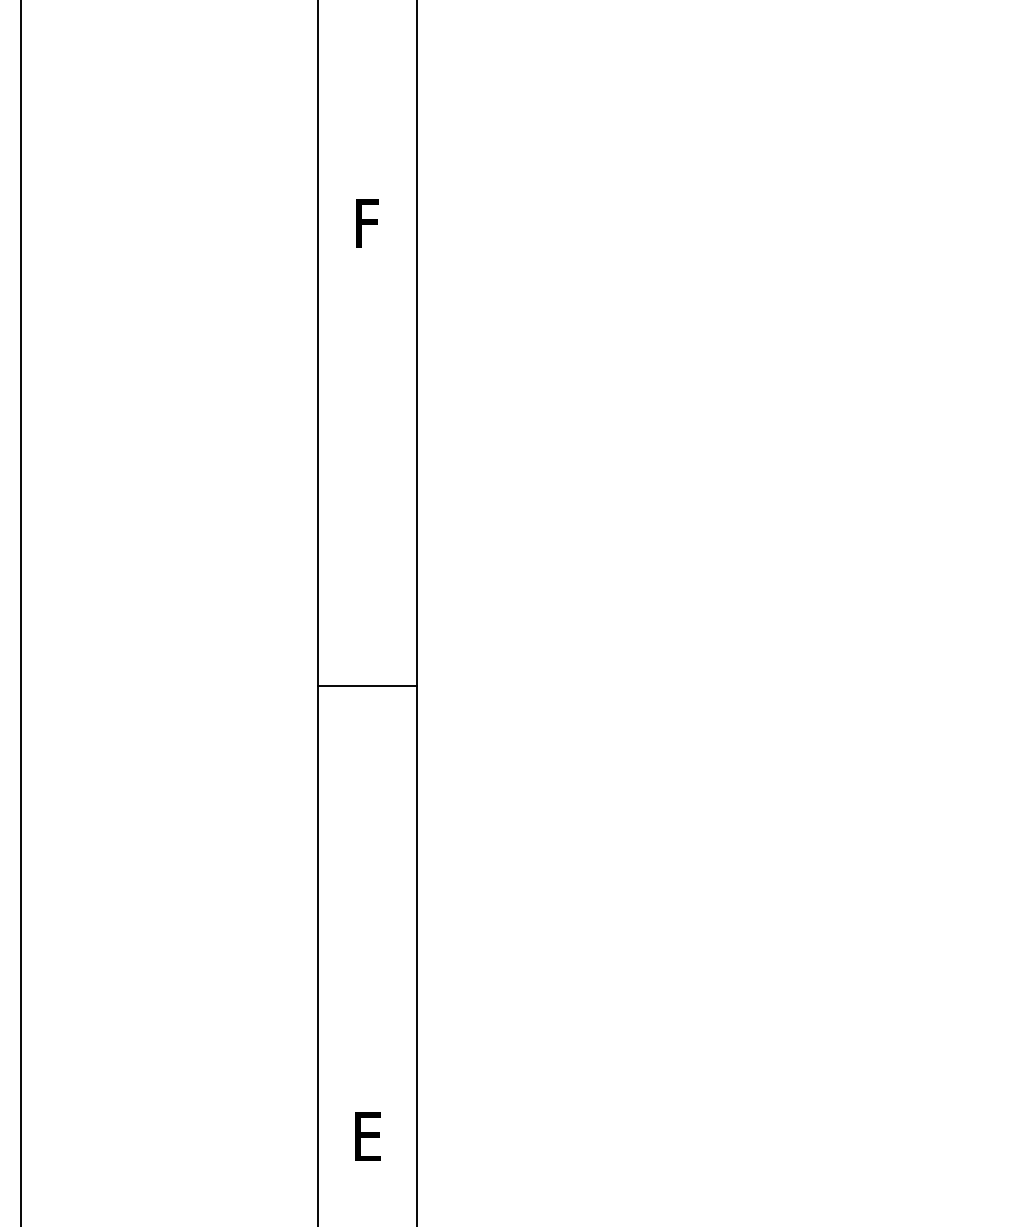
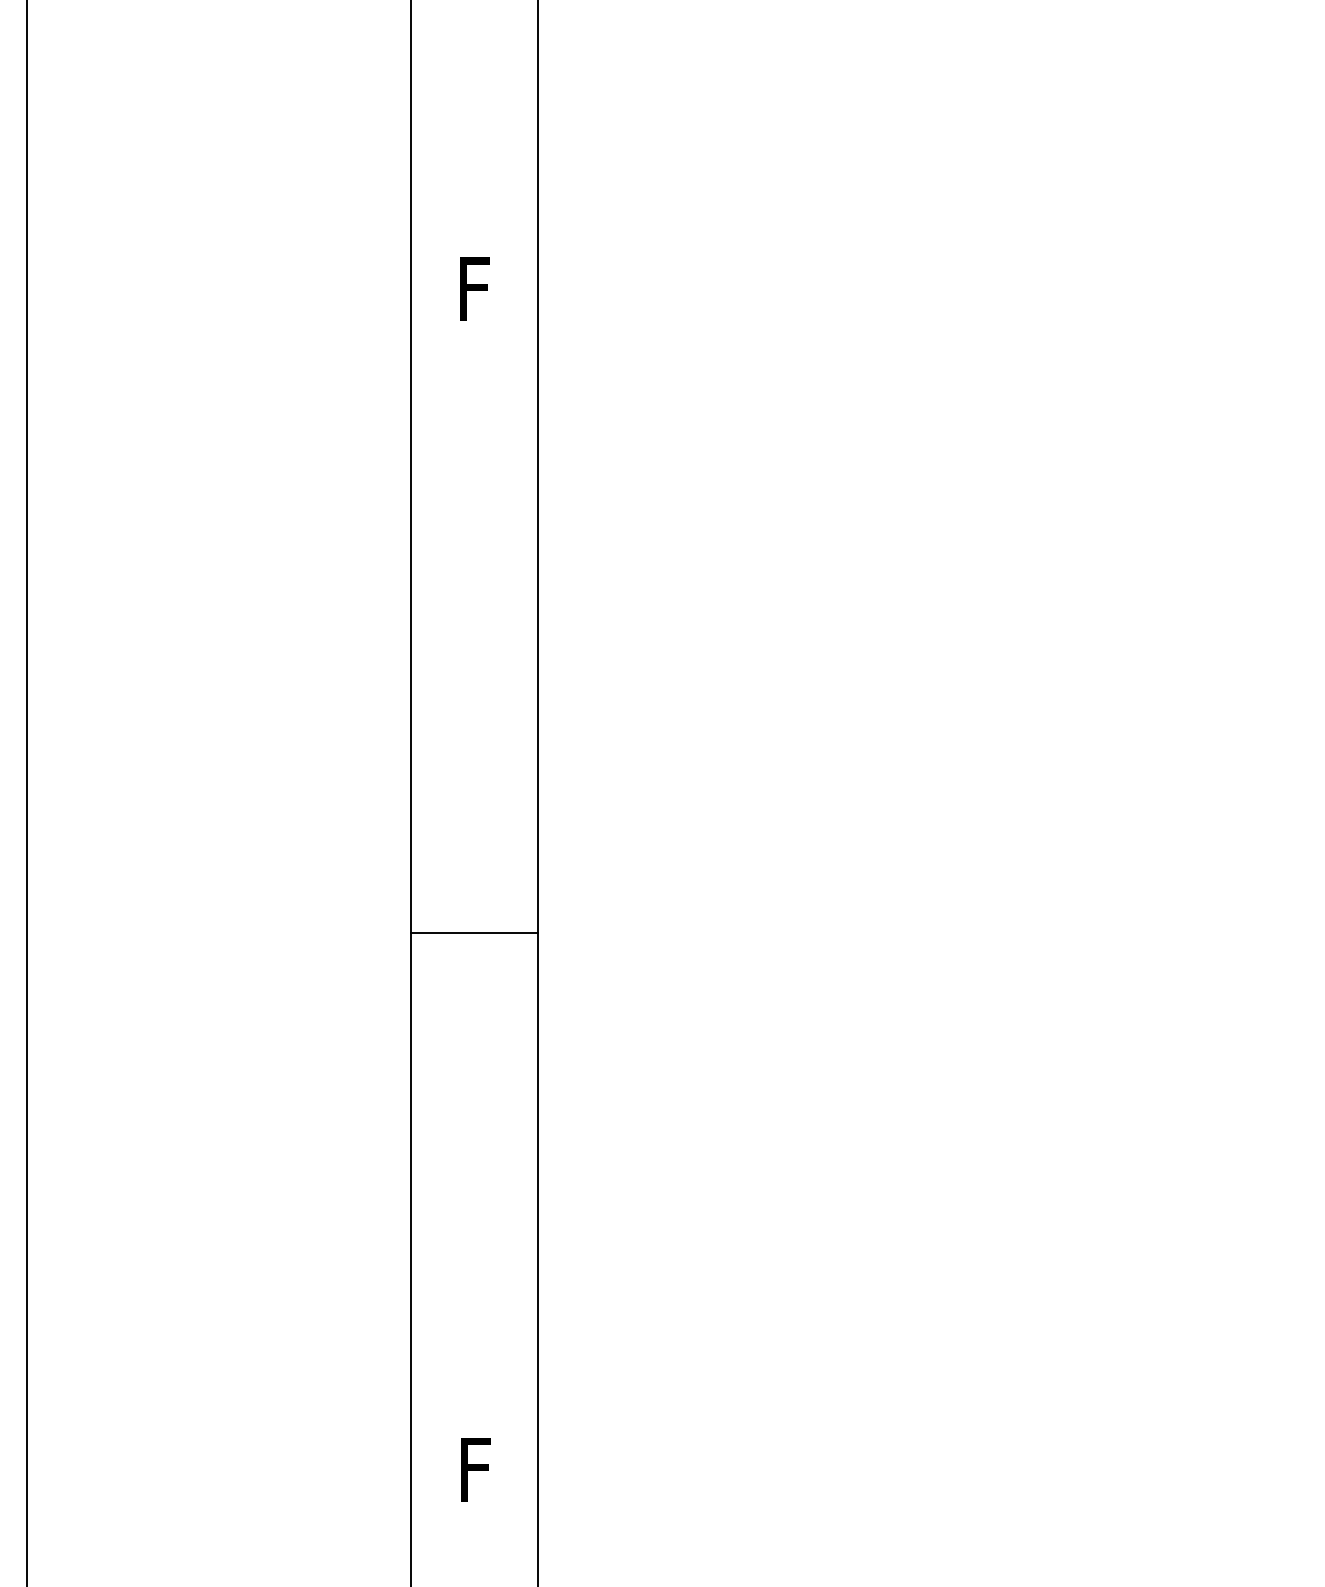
line: (367, 685) -> (474, 932), moved
text: (367, 1136) -> (475, 1469), E -> F

